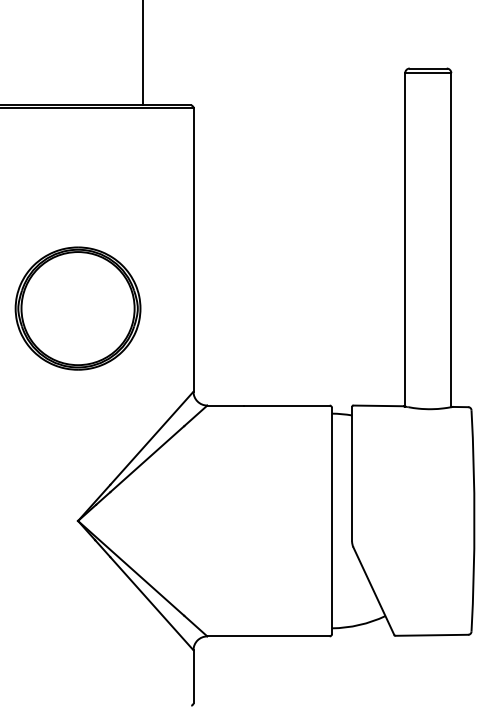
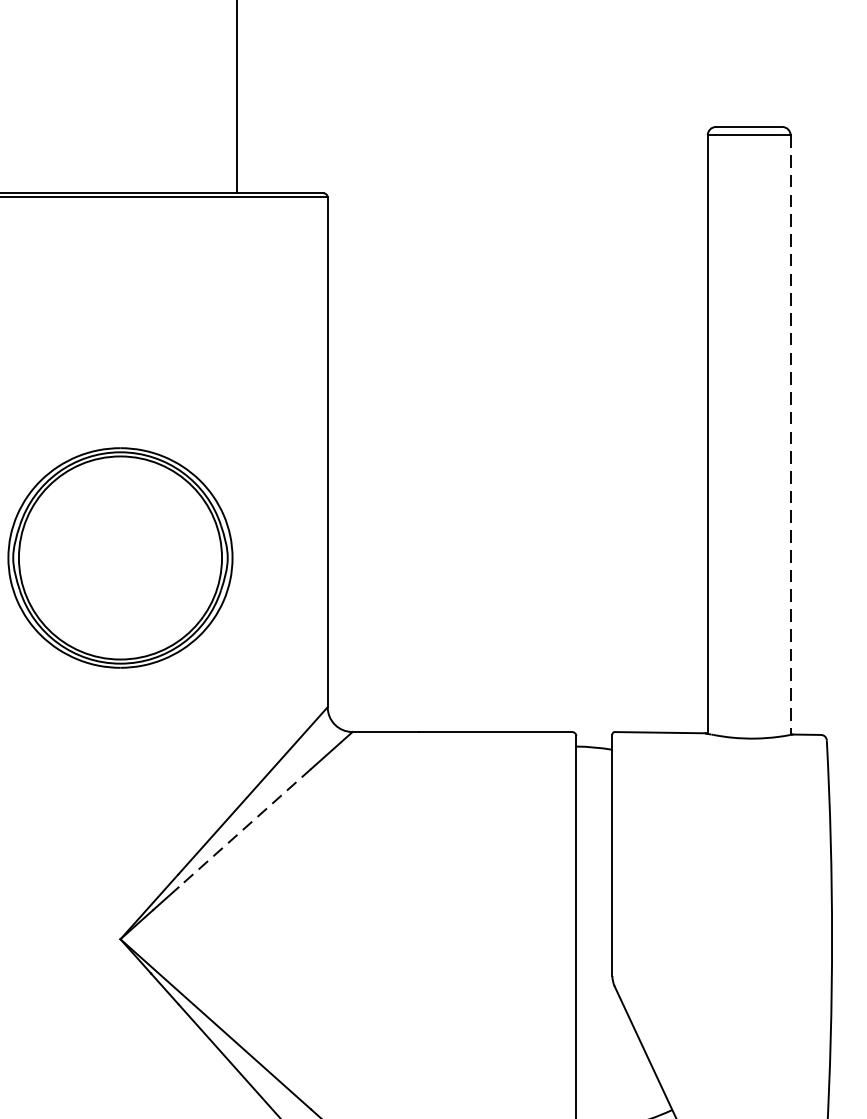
line: (451, 240) -> (790, 435), solid -> dashed
line: (147, 459) -> (245, 828), solid -> dashed

